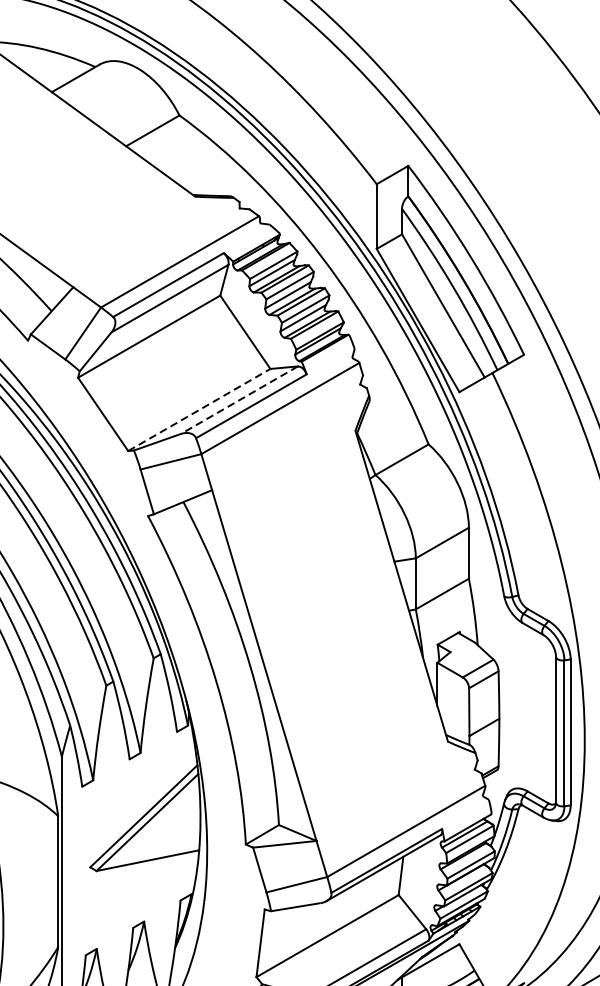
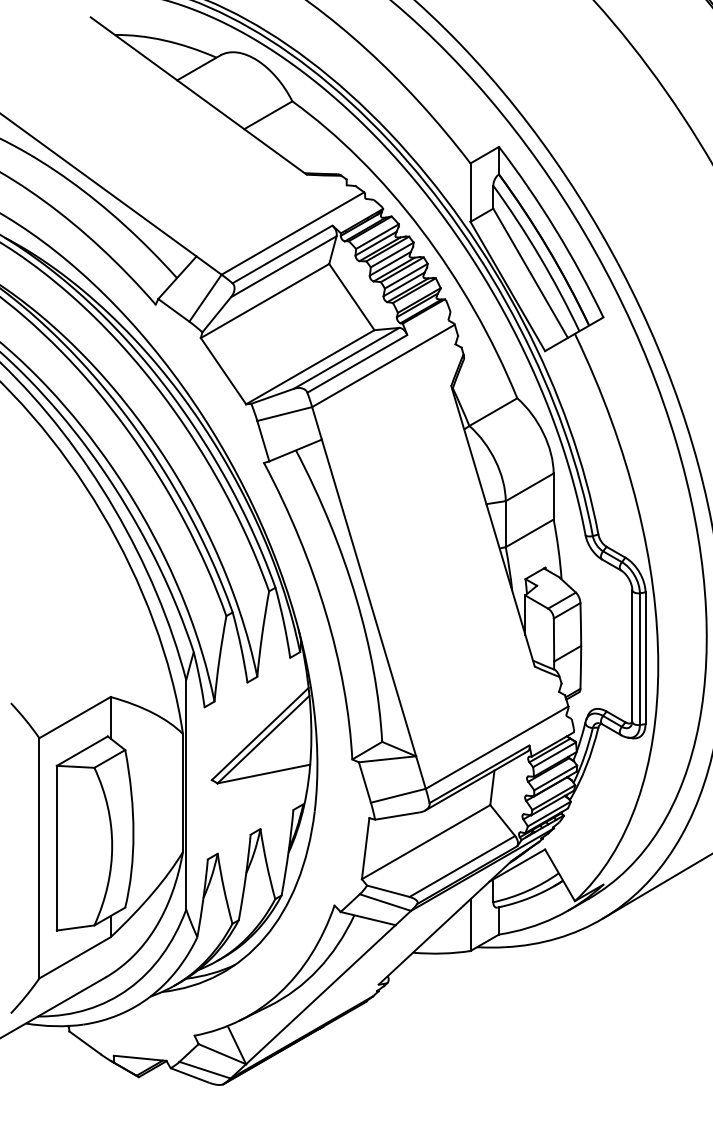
line: (239, 400) -> (346, 358), dashed -> solid
line: (199, 409) -> (310, 366), dashed -> solid

